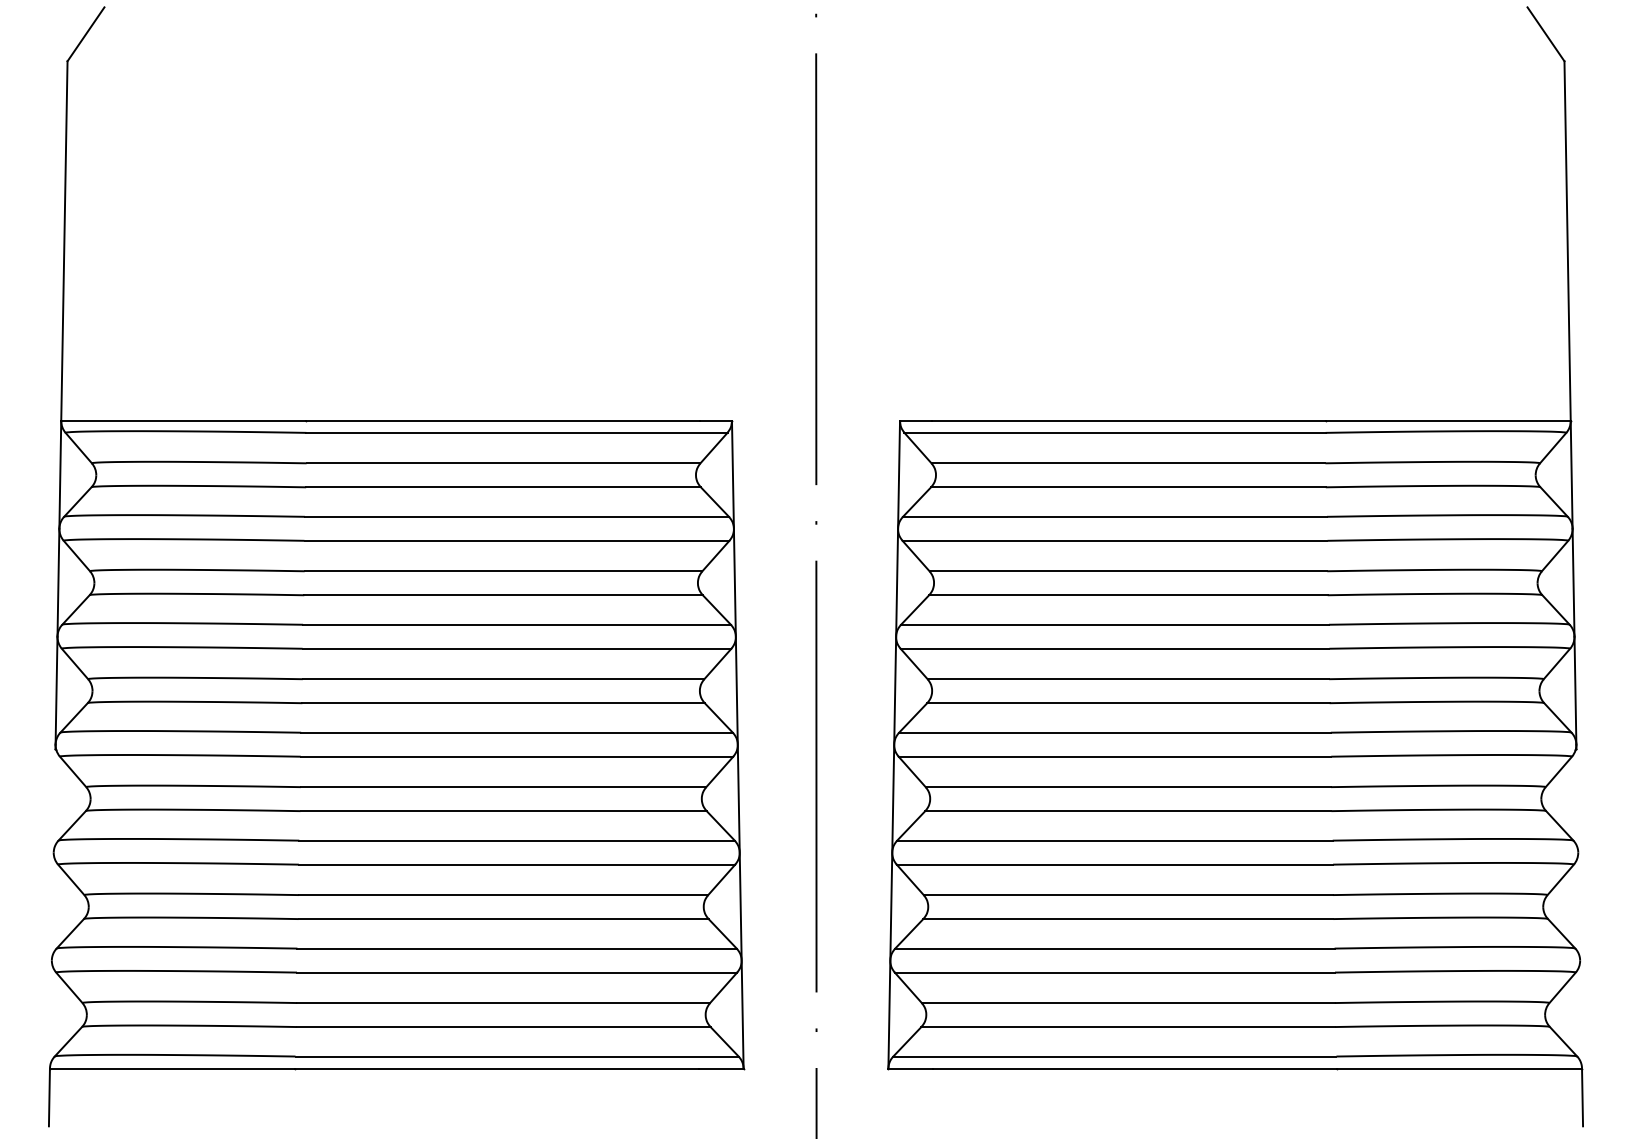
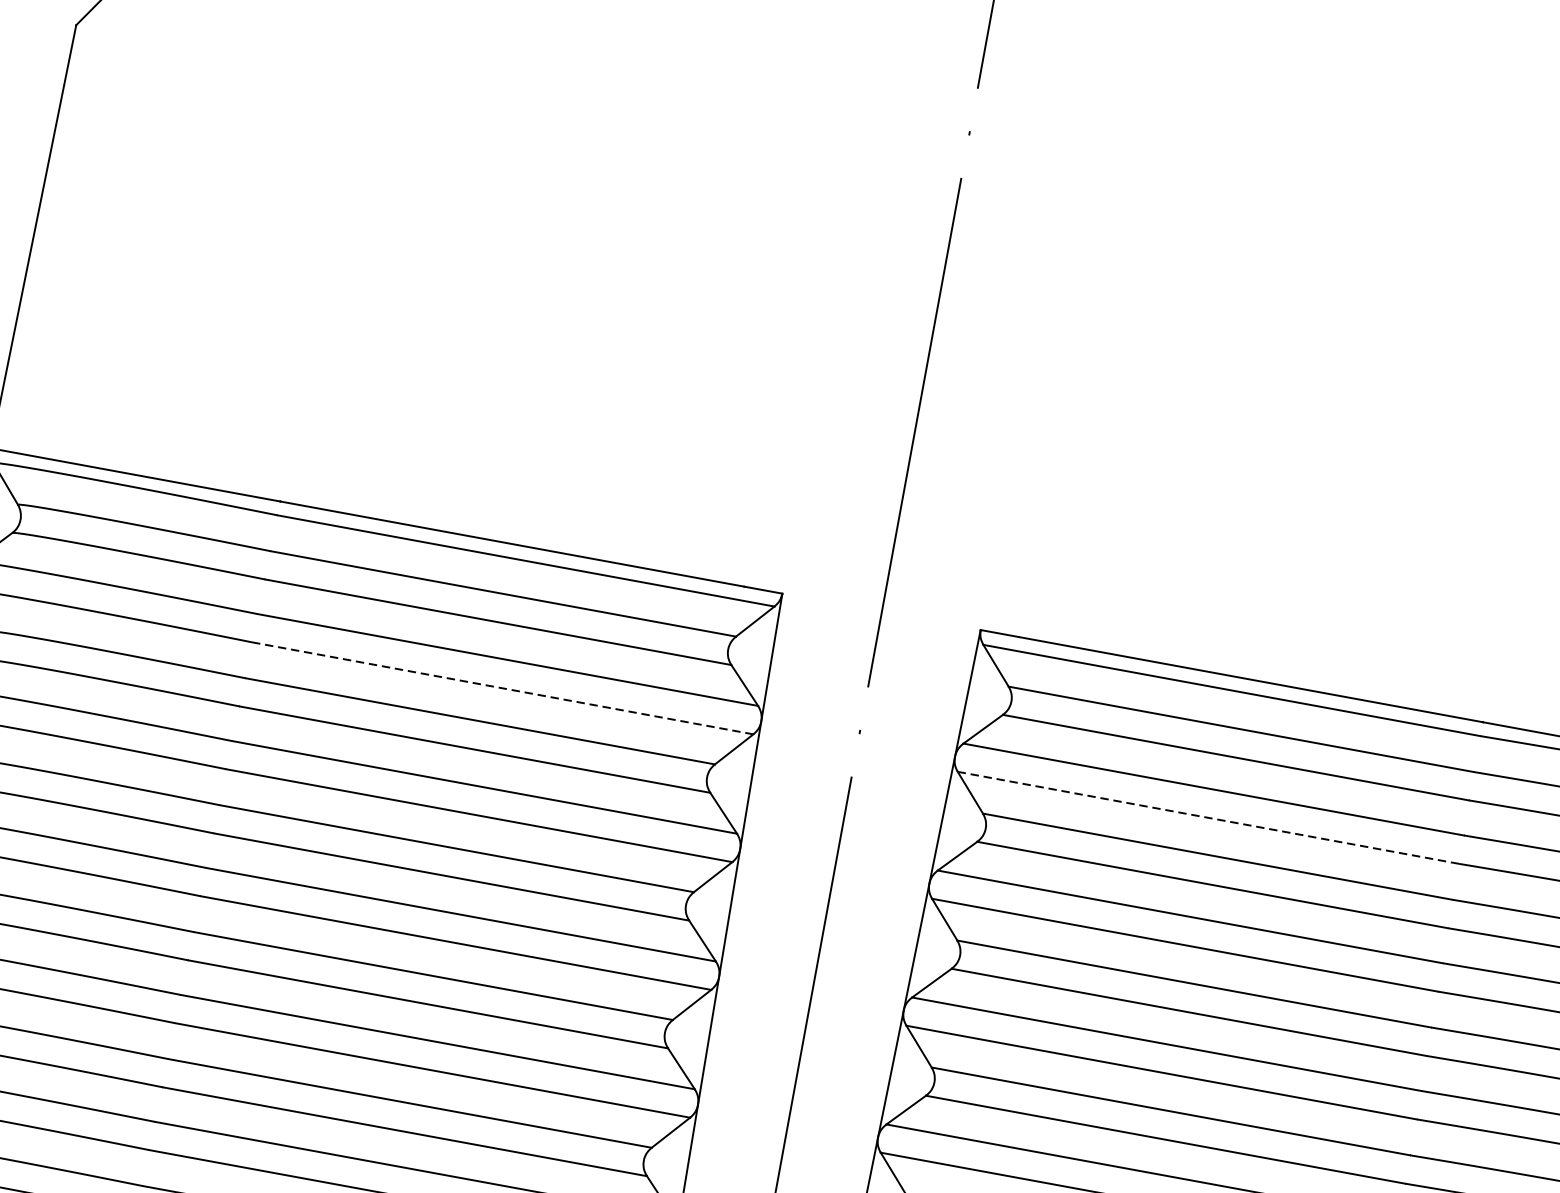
line: (517, 540) -> (503, 688), solid -> dashed
line: (1114, 540) -> (1207, 817), solid -> dashed

